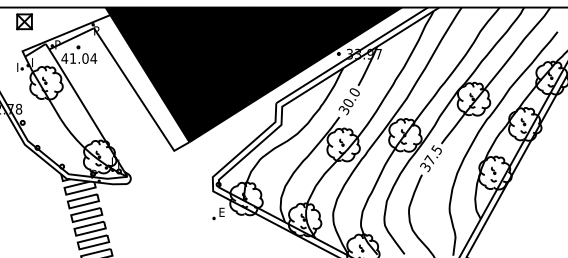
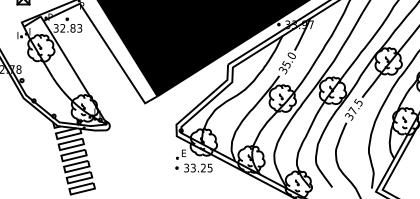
text: (79, 58) -> (68, 28), 41.04 -> 32.83
text: (347, 103) -> (285, 64), 30.0 -> 35.0
part: (234, 230) -> (194, 168), added

